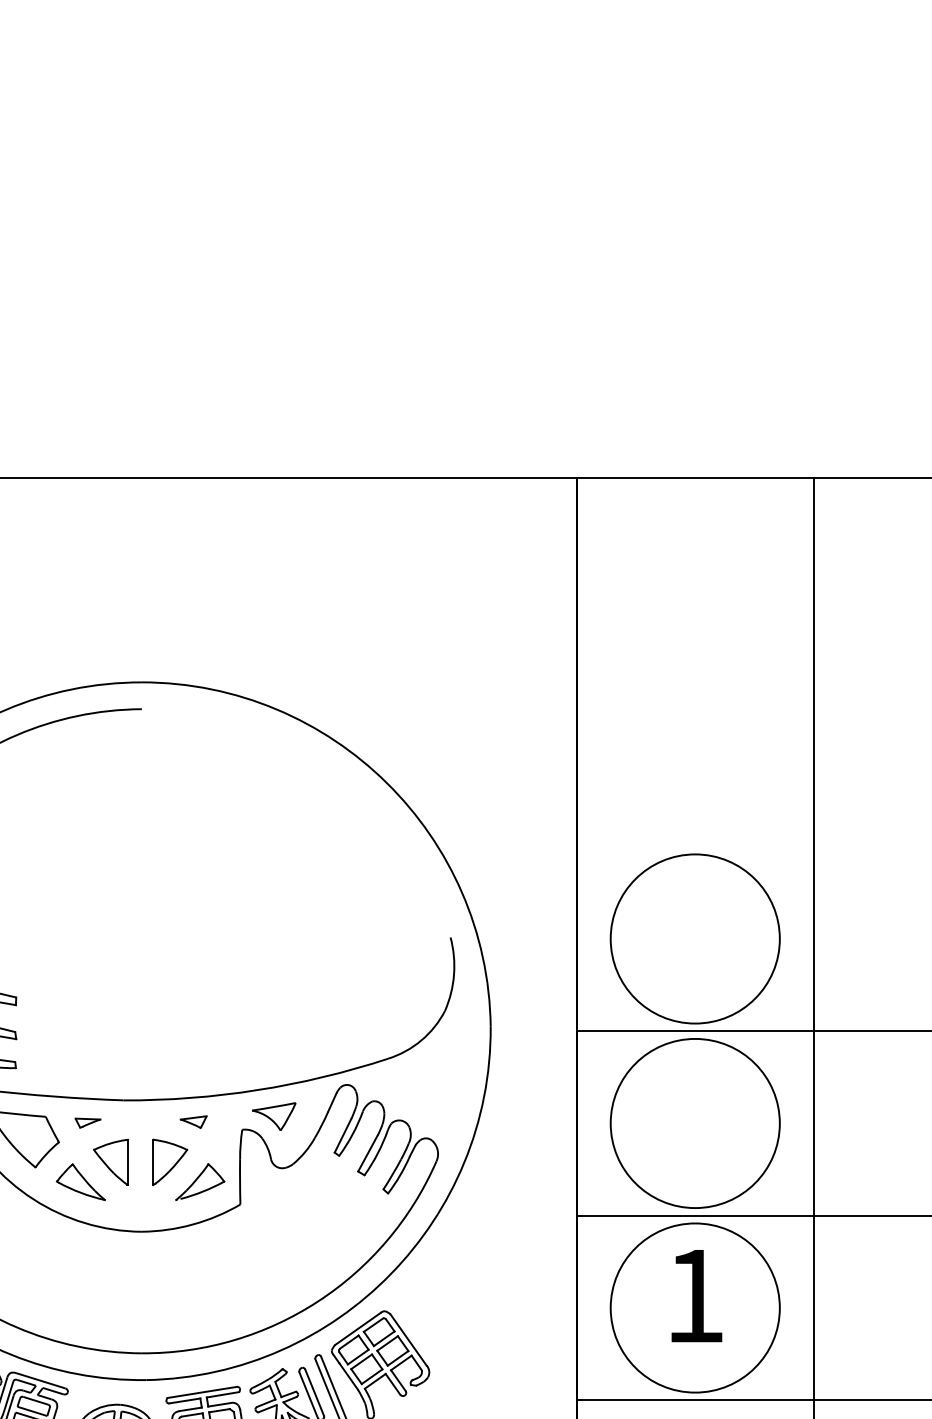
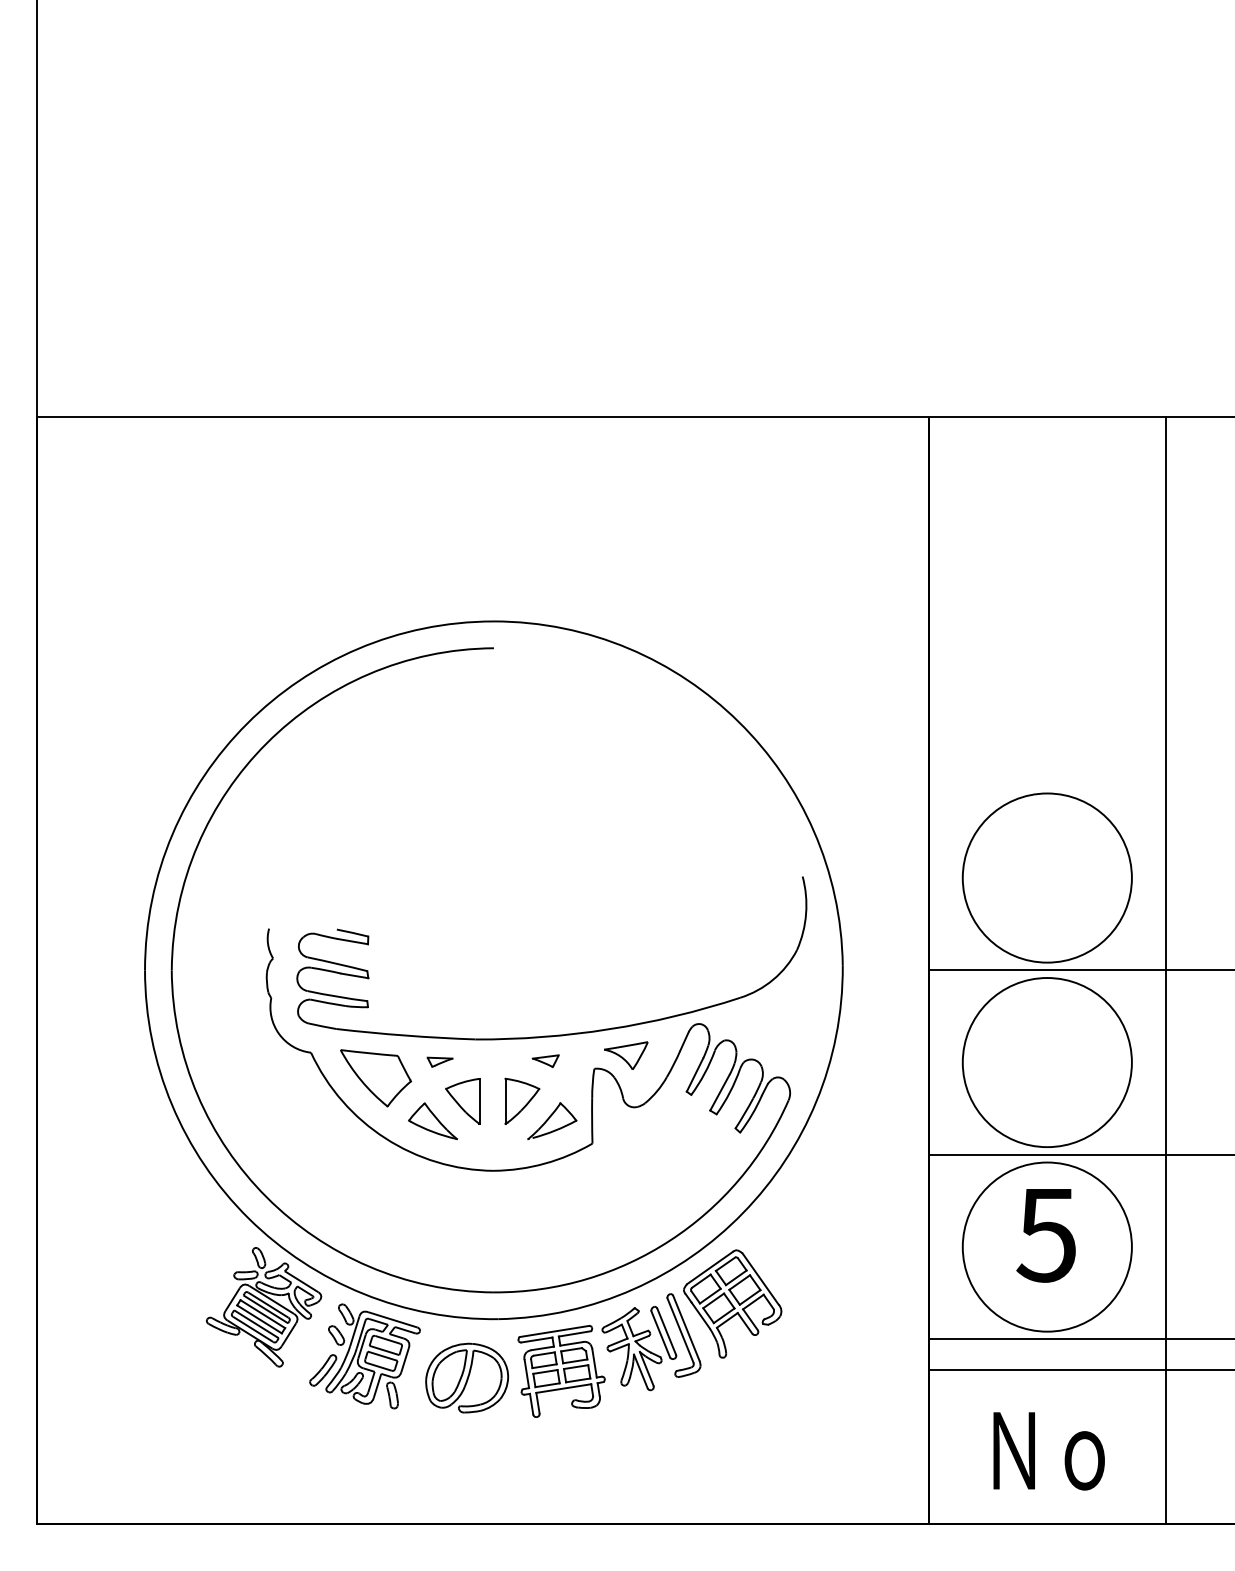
text: (693, 1296) -> (1045, 1235), 1 -> 5

